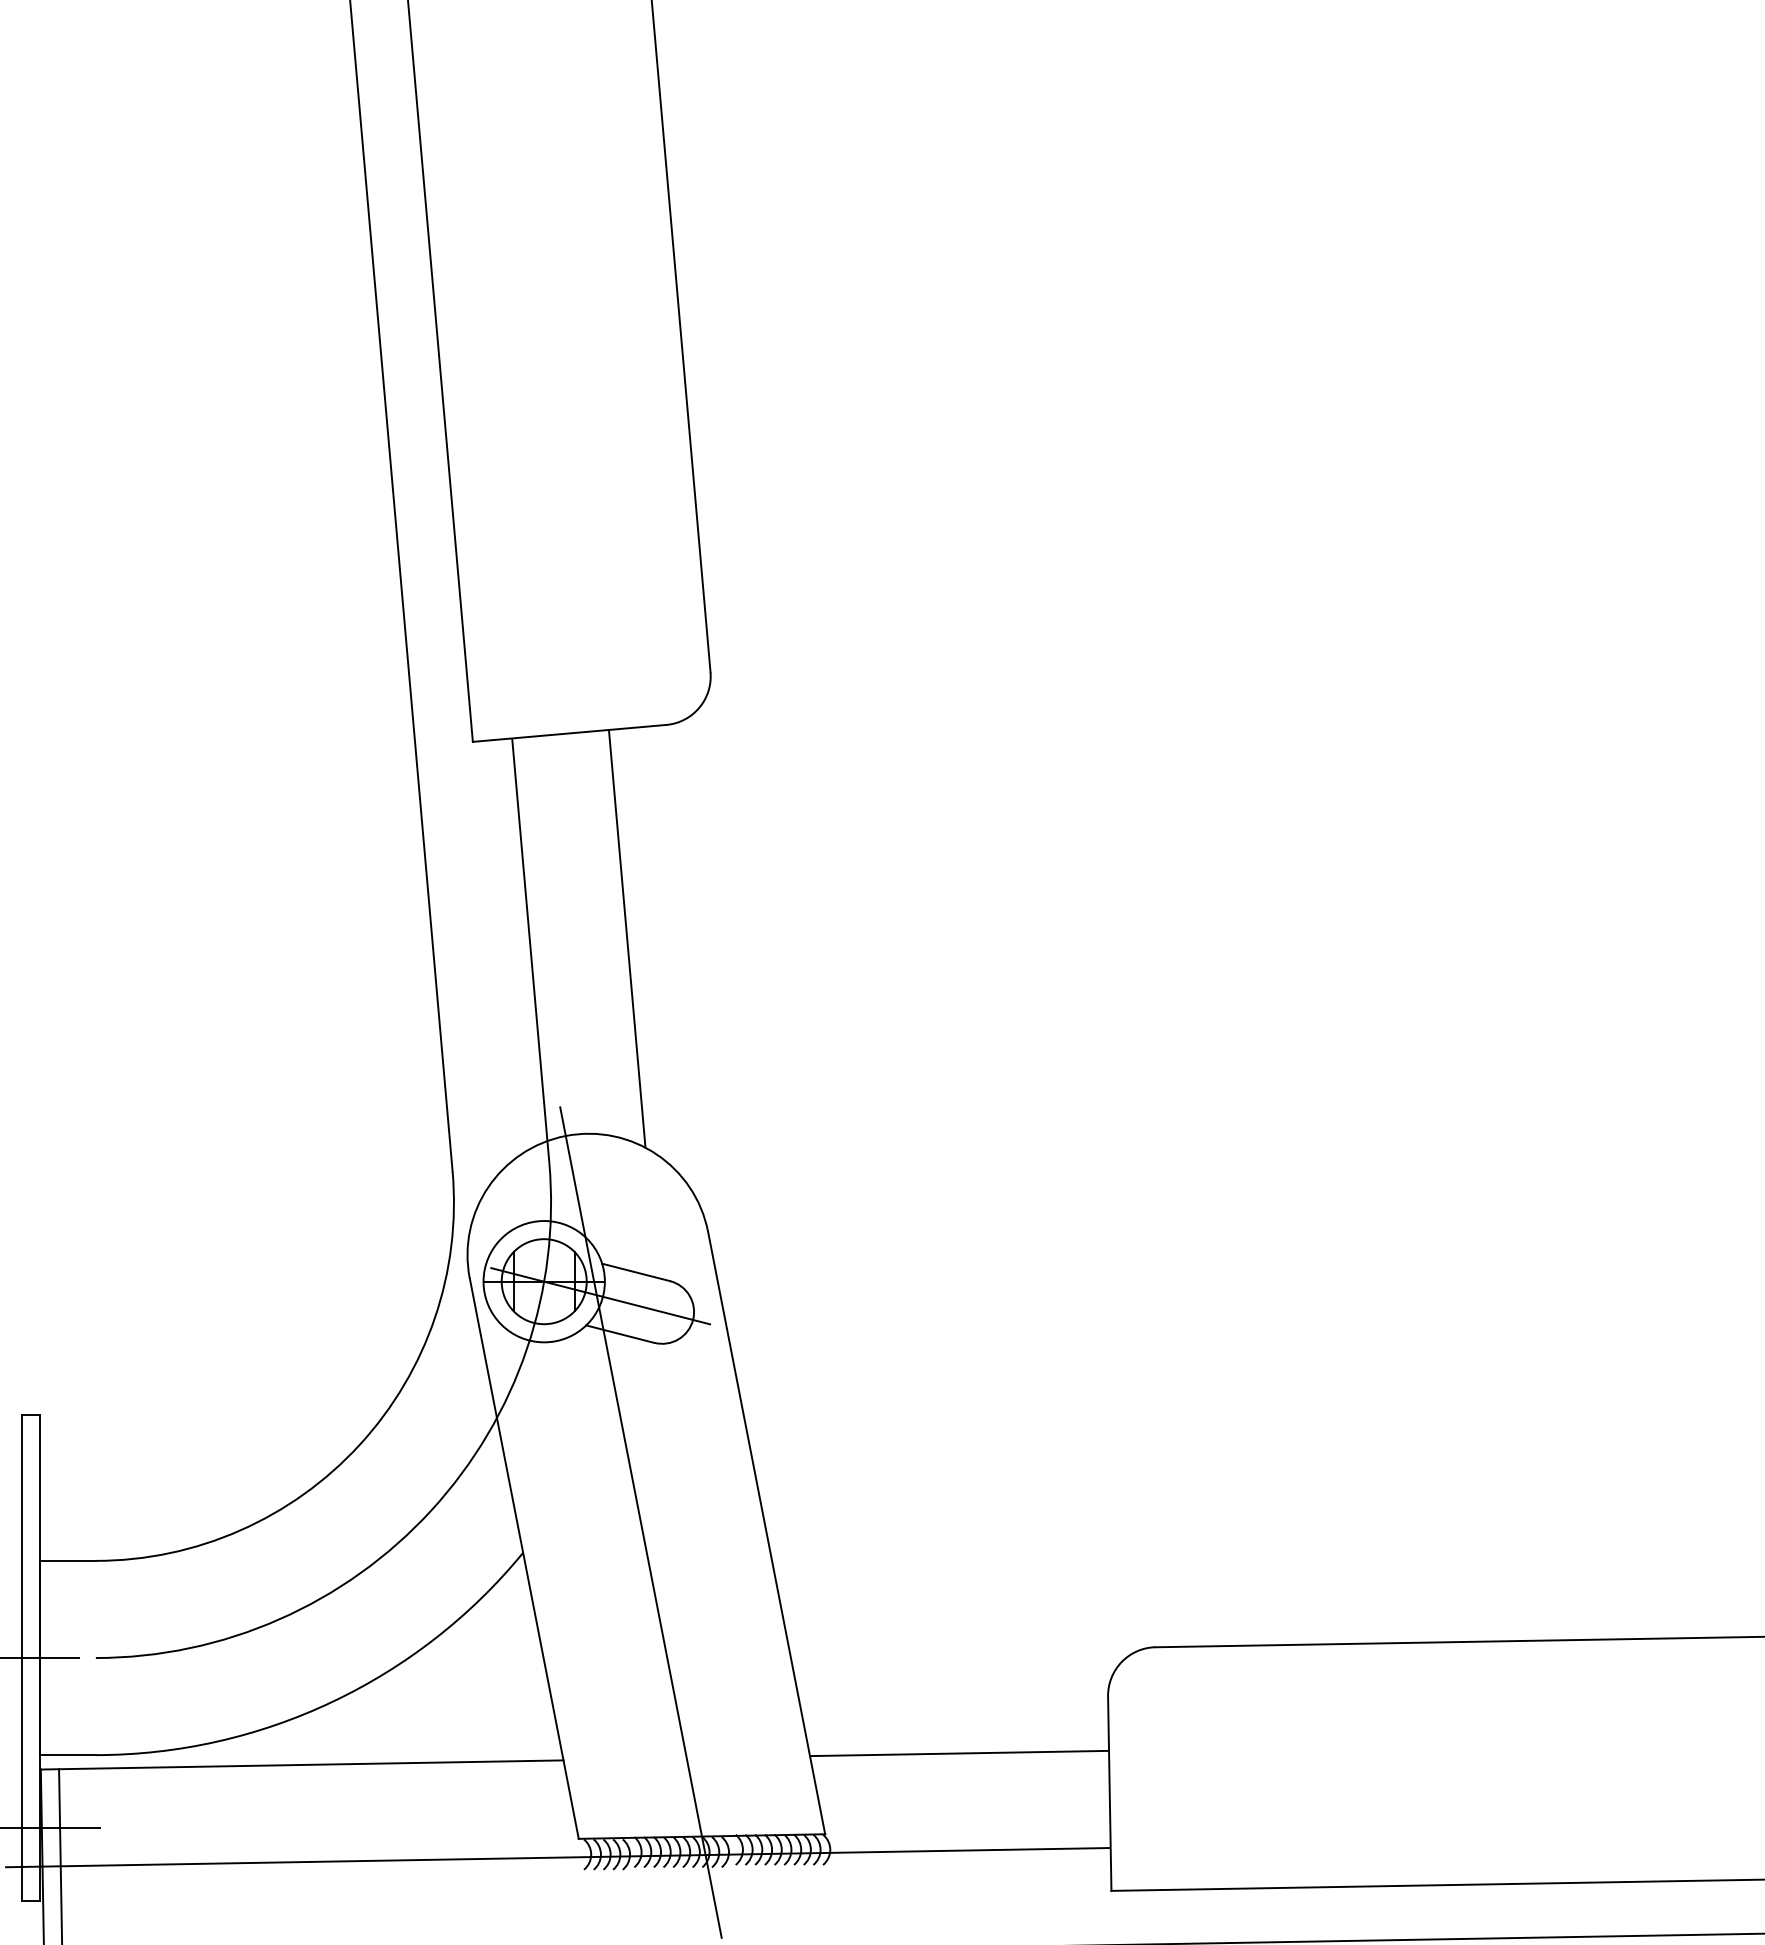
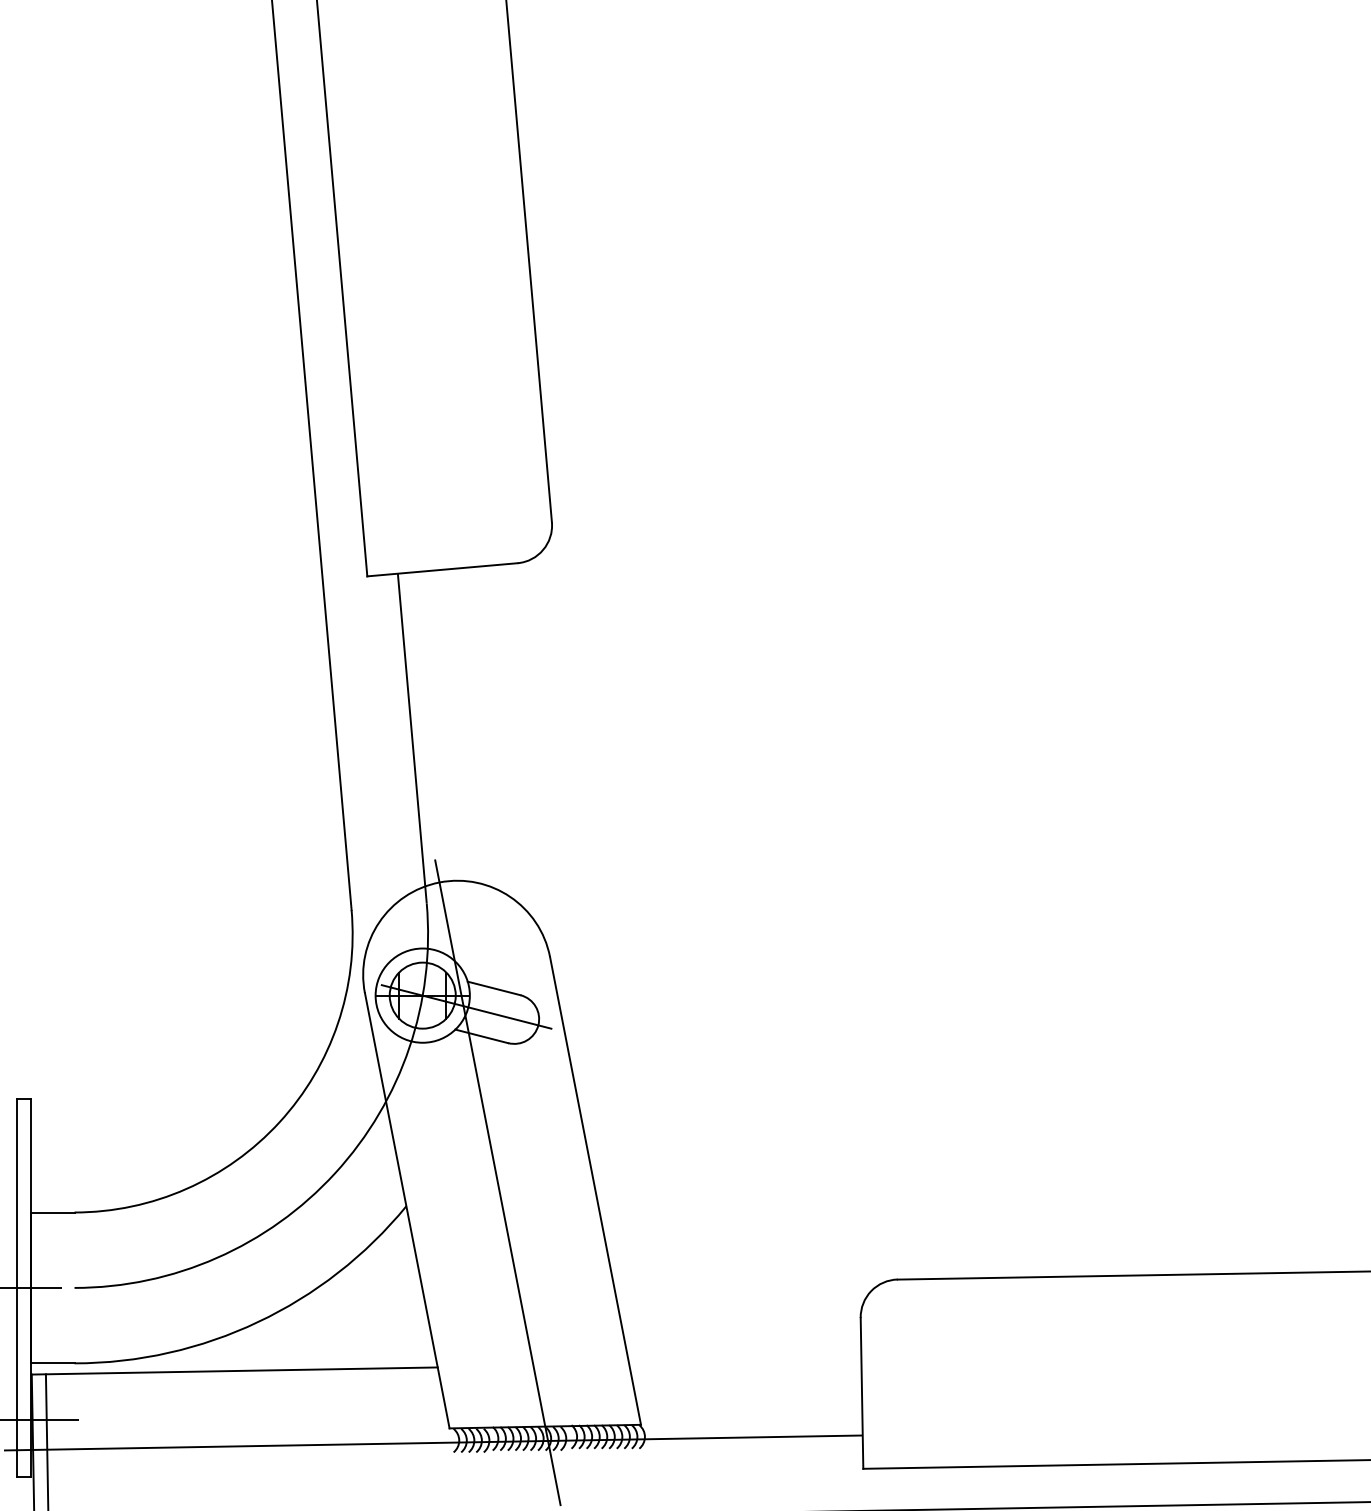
line: (626, 938) -> (486, 729), removed
line: (959, 1753) -> (745, 1362), removed

